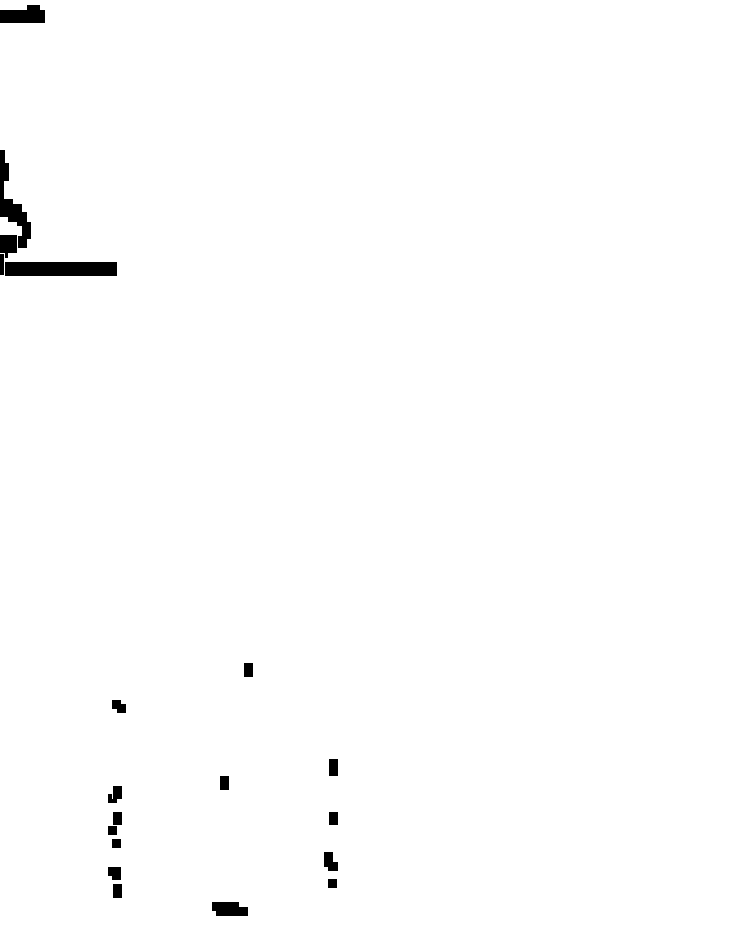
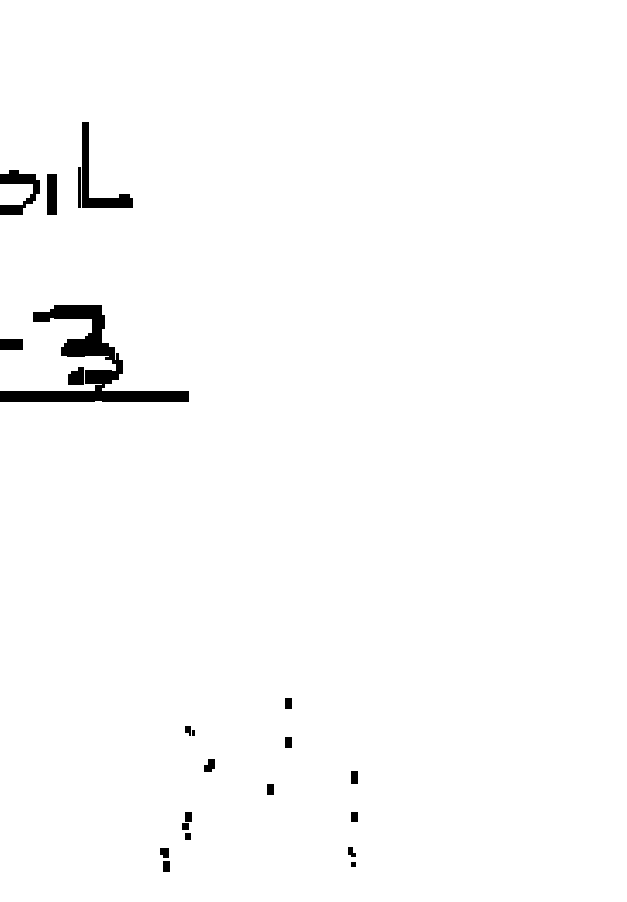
line: (247, 721) -> (288, 742), added
part: (114, 794) -> (209, 765), moved
part: (330, 869) -> (351, 856), size x0.7
part: (114, 881) -> (164, 859), moved
part: (229, 909) -> (274, 886), removed

